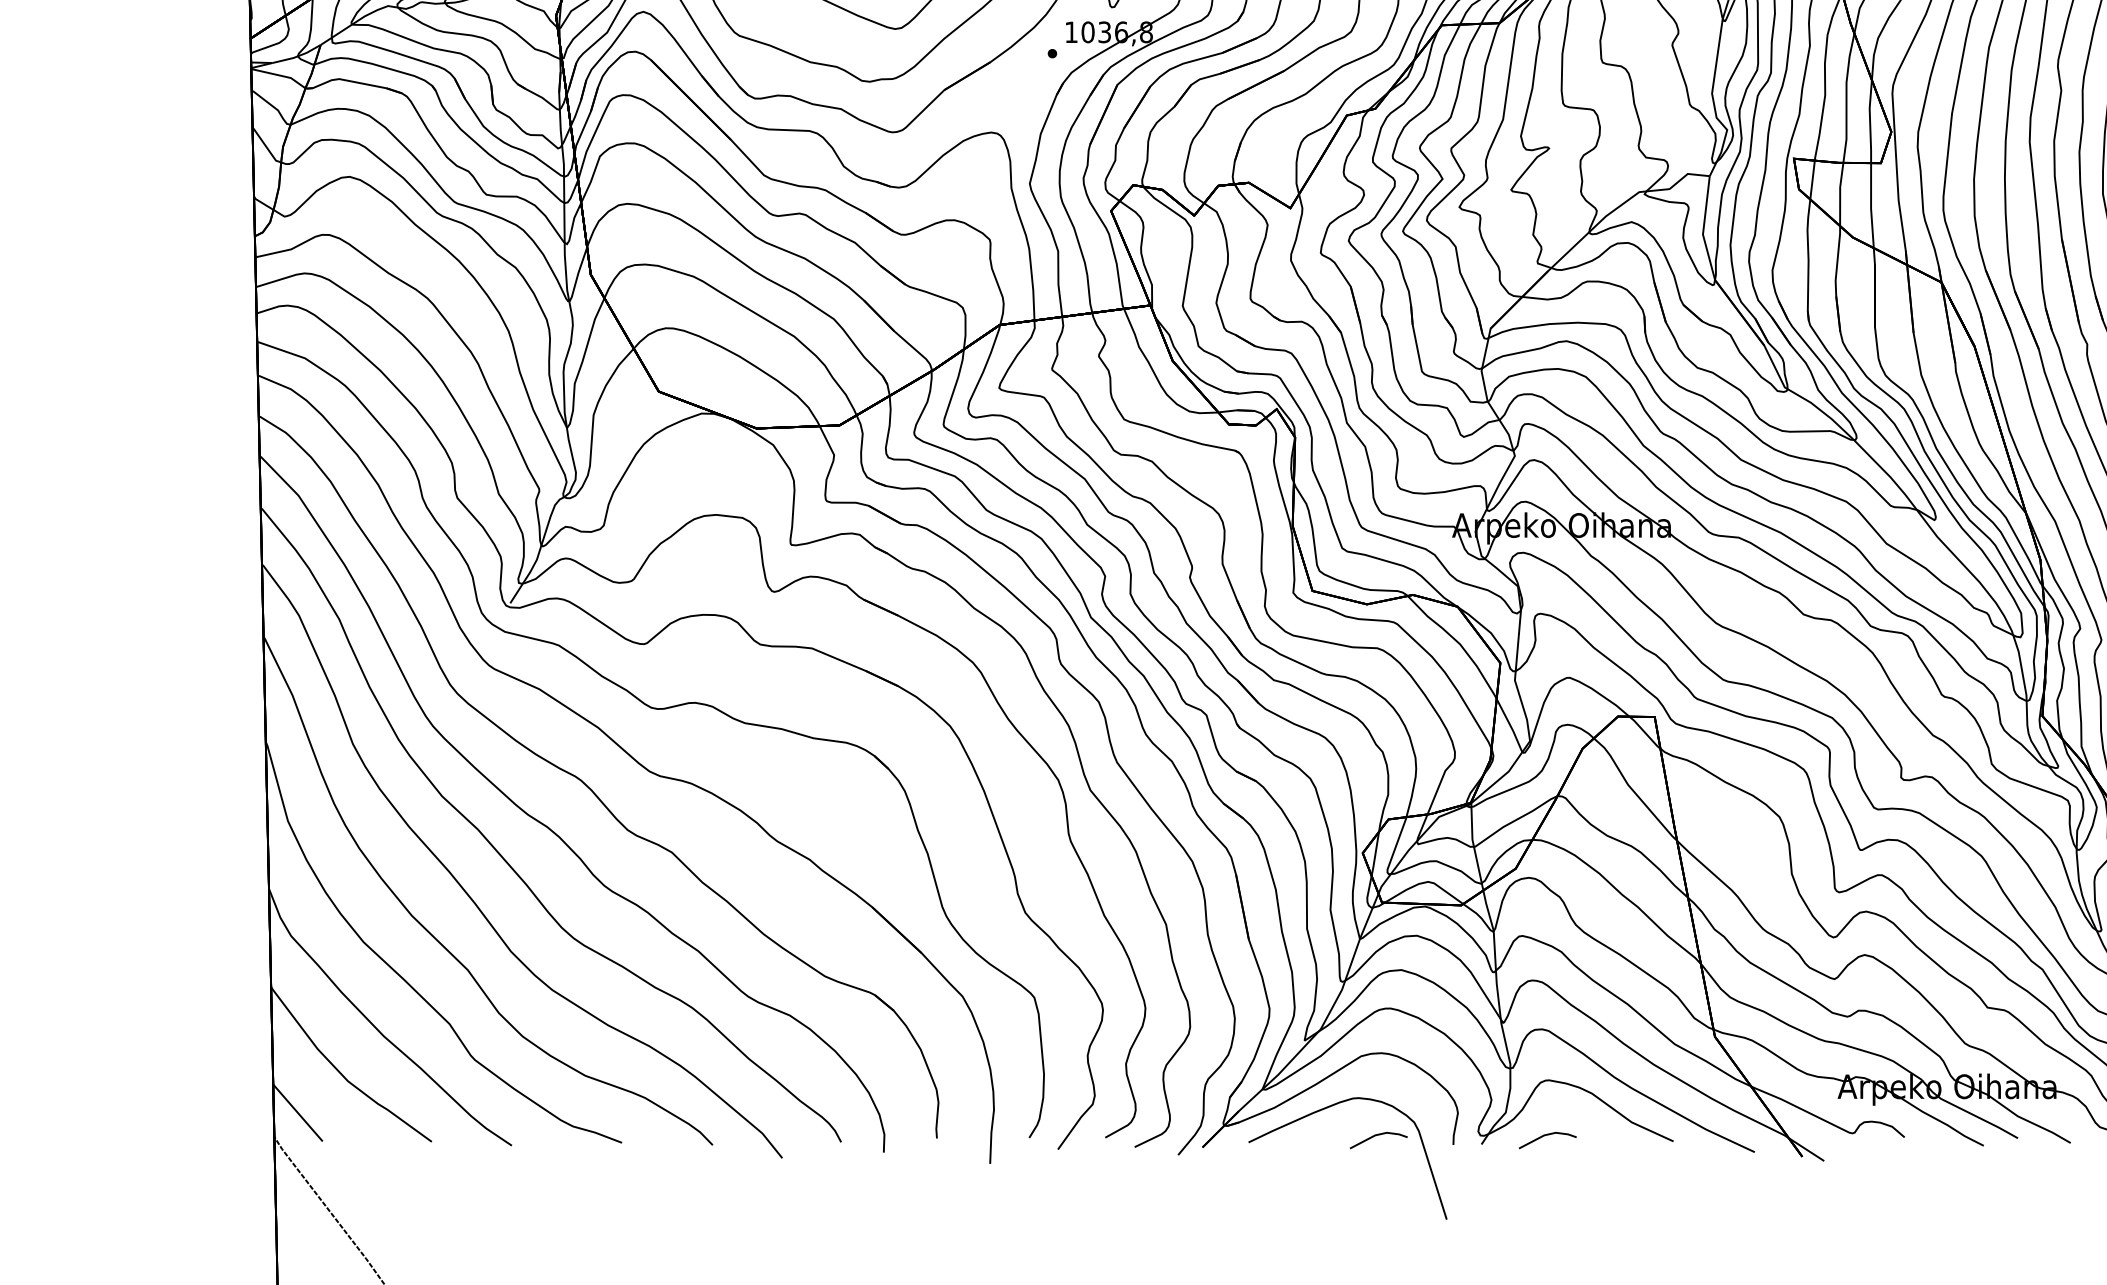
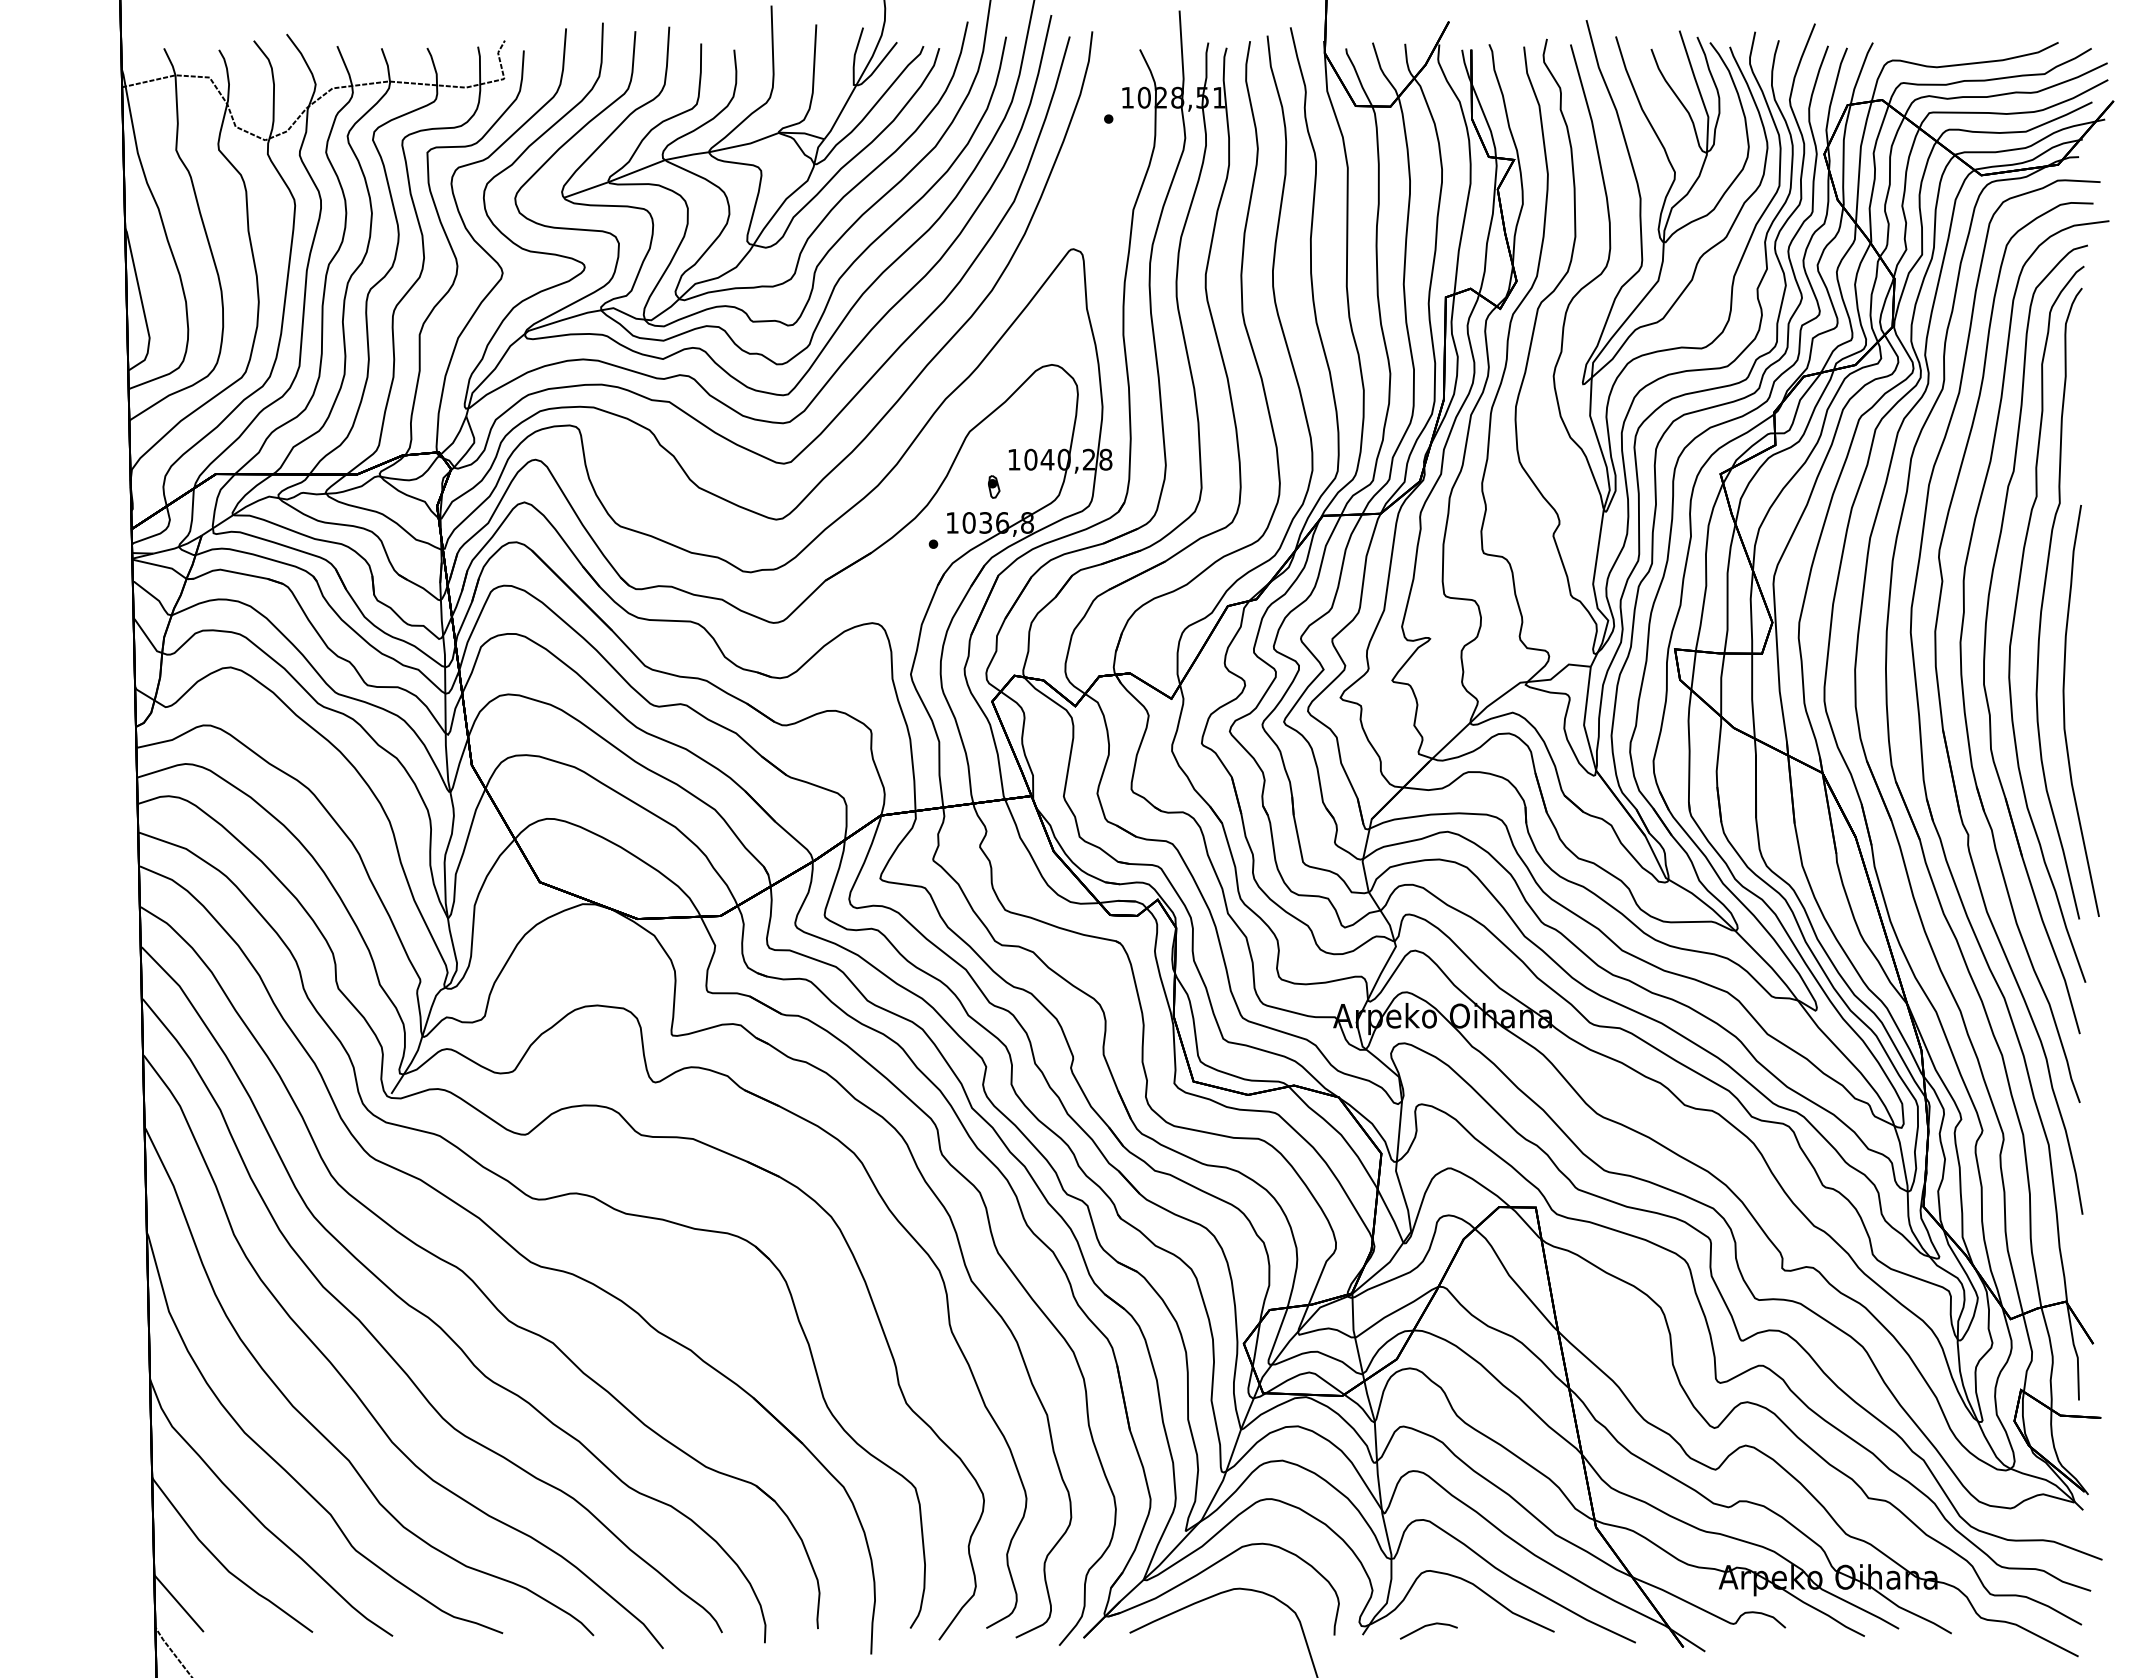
line: (1378, 1135) -> (1259, 1626), removed

